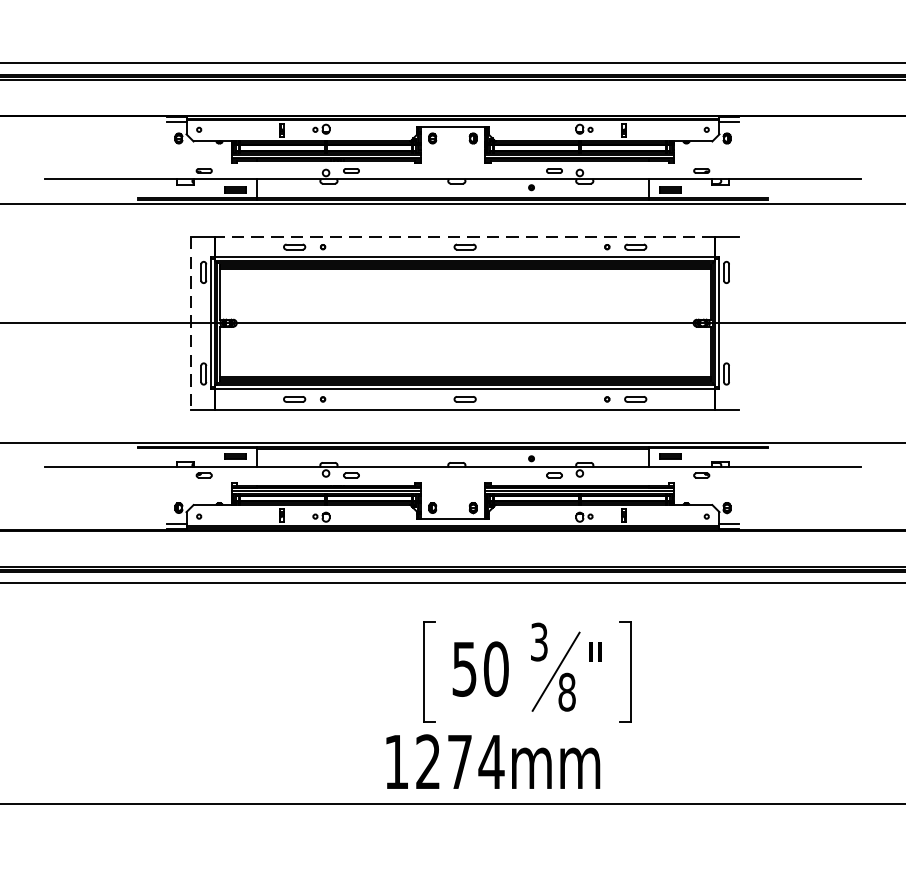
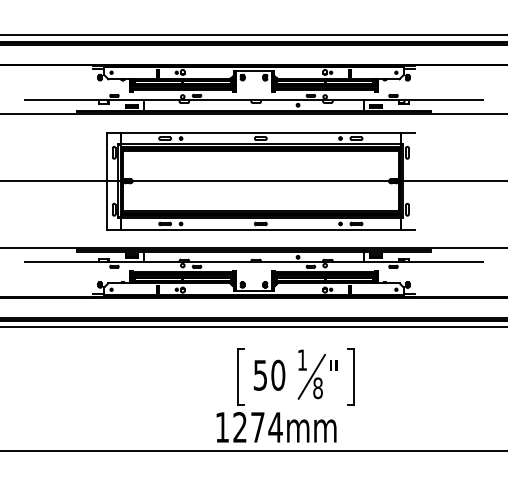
line: (464, 236) -> (260, 132), dashed -> solid
line: (191, 323) -> (107, 181), dashed -> solid
text: (539, 642) -> (302, 360), 3 -> 1

